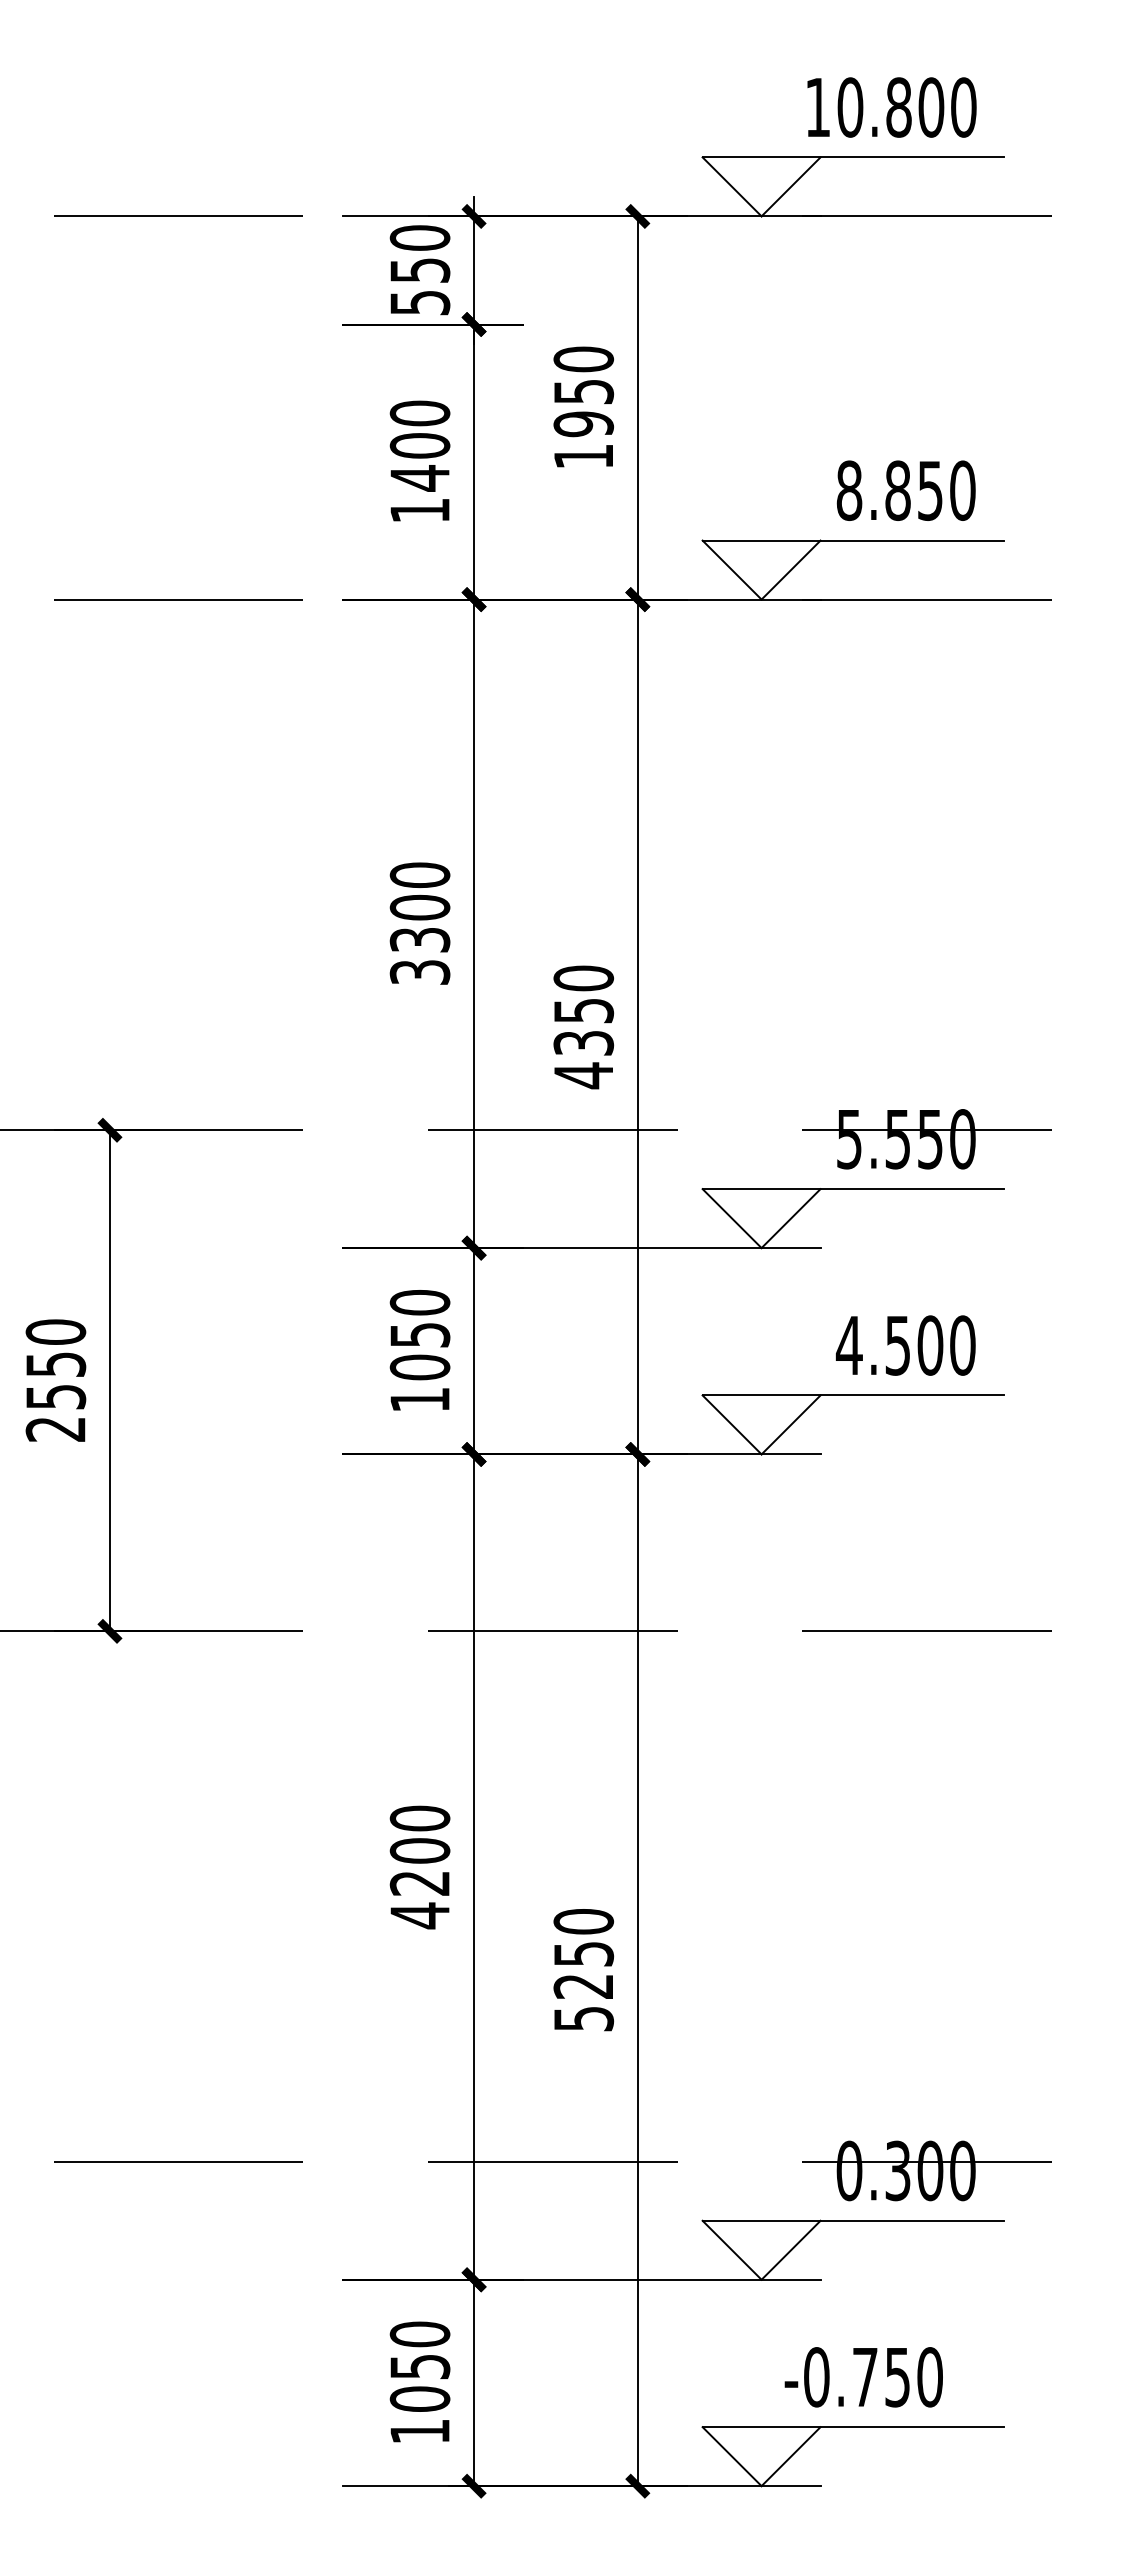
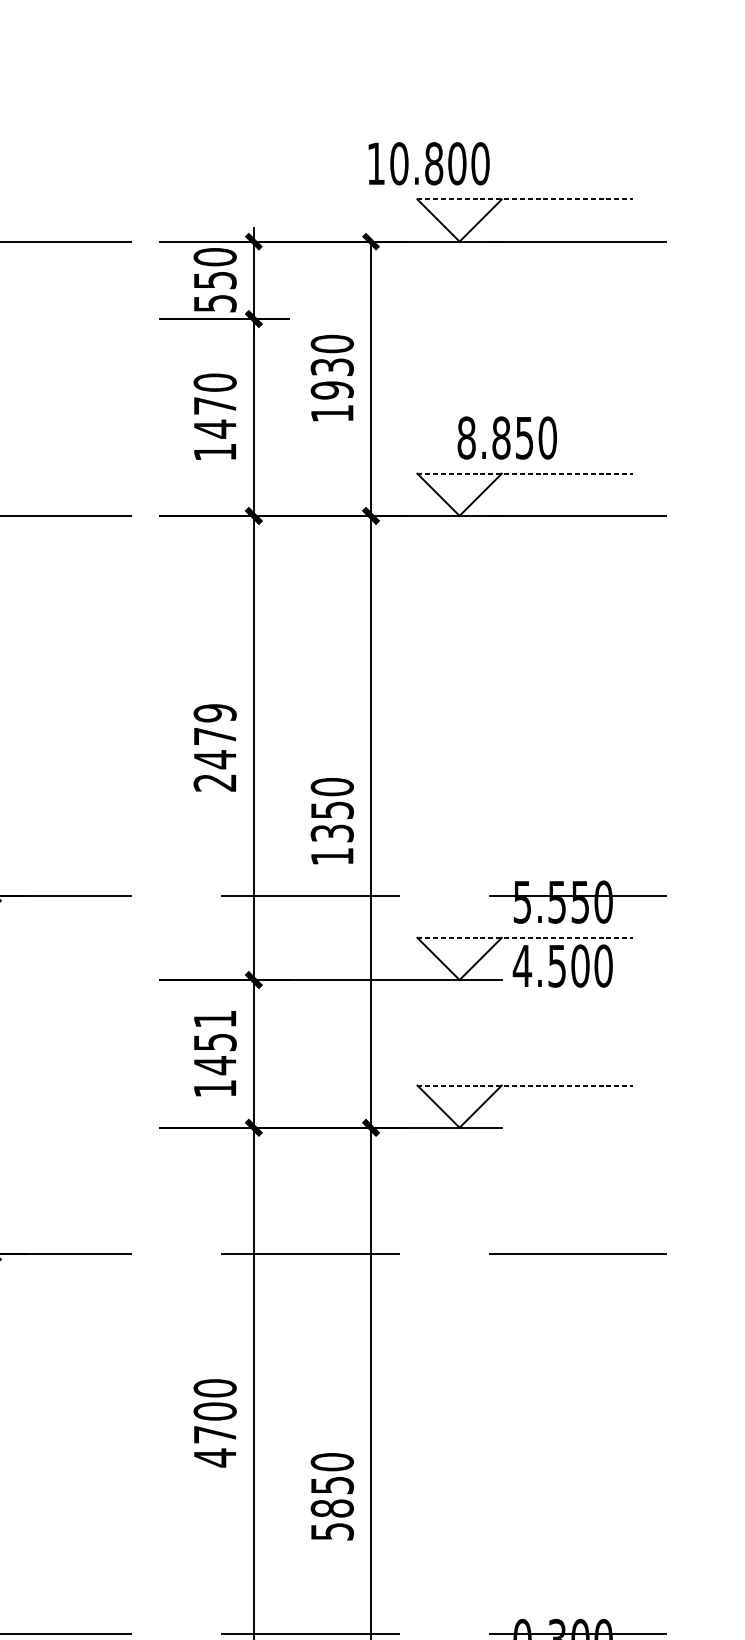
text: (891, 107) -> (428, 163), moved
line: (853, 157) -> (525, 199), solid -> dashed
text: (583, 391) -> (332, 366), 1950 -> 1930
text: (419, 445) -> (214, 405), 1400 -> 1470
text: (905, 490) -> (506, 437), moved
line: (853, 540) -> (525, 473), solid -> dashed
text: (419, 923) -> (214, 747), 3300 -> 2479
text: (583, 1075) -> (332, 856), 4350 -> 1350
line: (853, 1189) -> (525, 938), solid -> dashed
text: (419, 1335) -> (214, 1042), 1050 -> 1451
text: (905, 1345) -> (562, 966), moved
line: (853, 1395) -> (525, 1085), solid -> dashed
text: (419, 1883) -> (214, 1434), 4200 -> 4700
text: (583, 1986) -> (332, 1508), 5250 -> 5850

